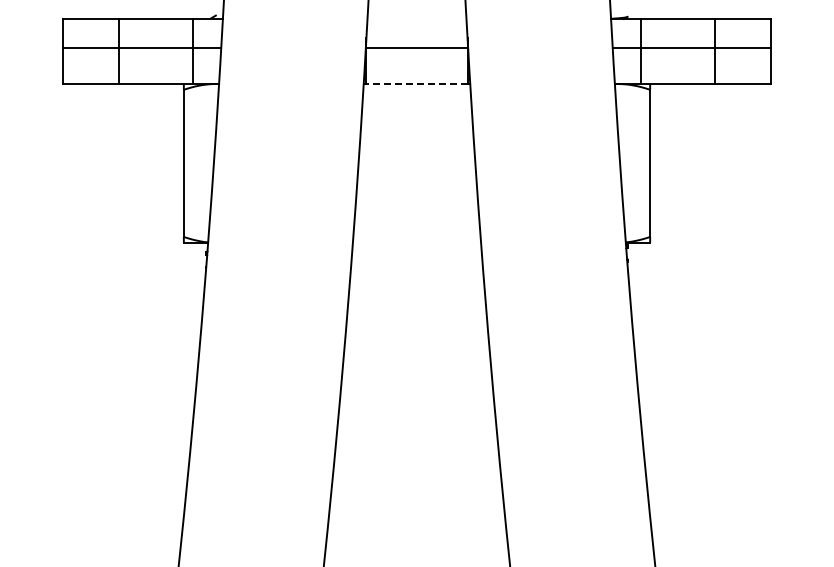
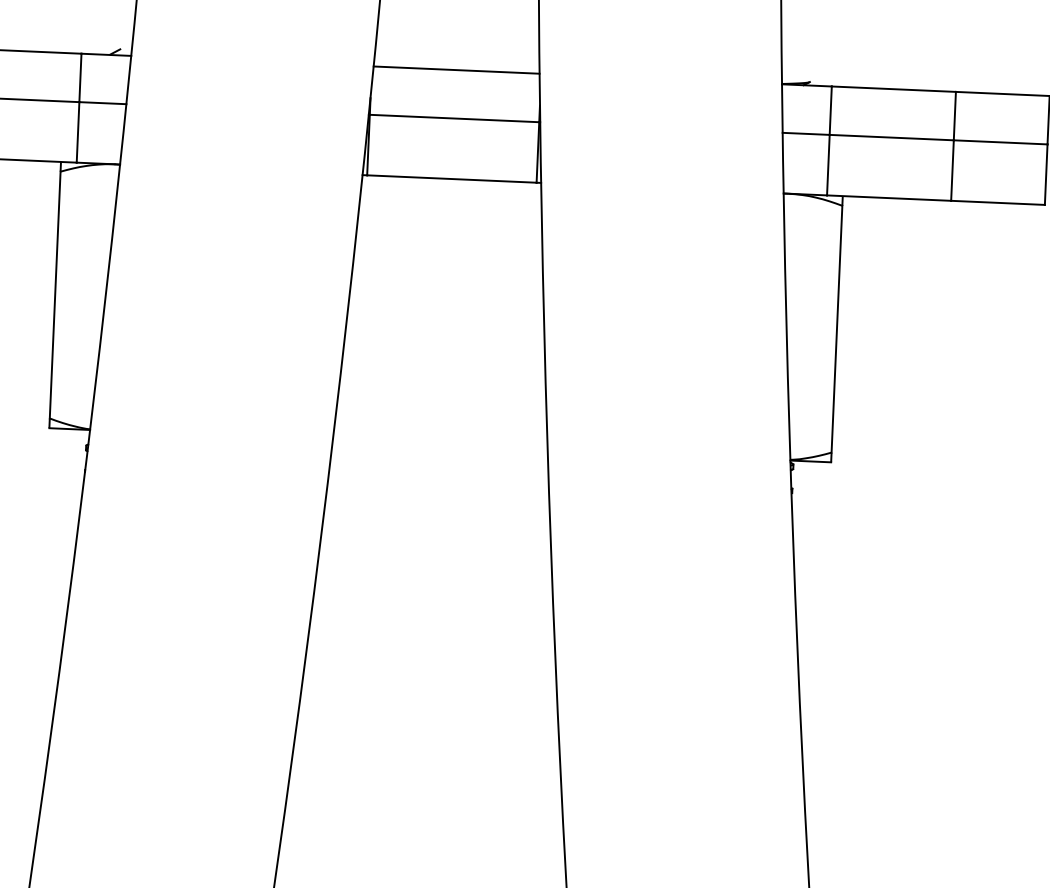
line: (416, 19) -> (455, 70), added
line: (417, 83) -> (452, 178), dashed -> solid

